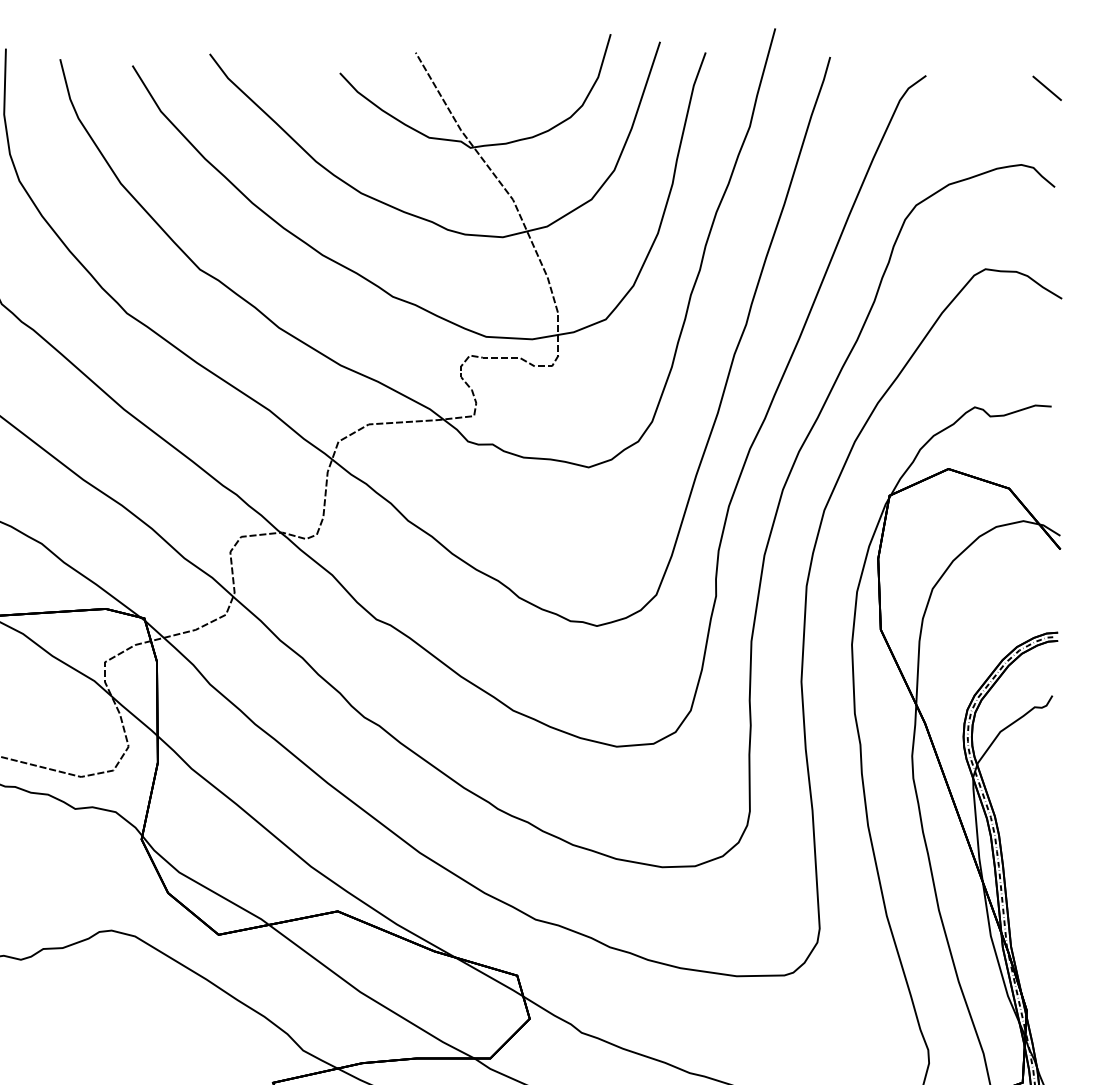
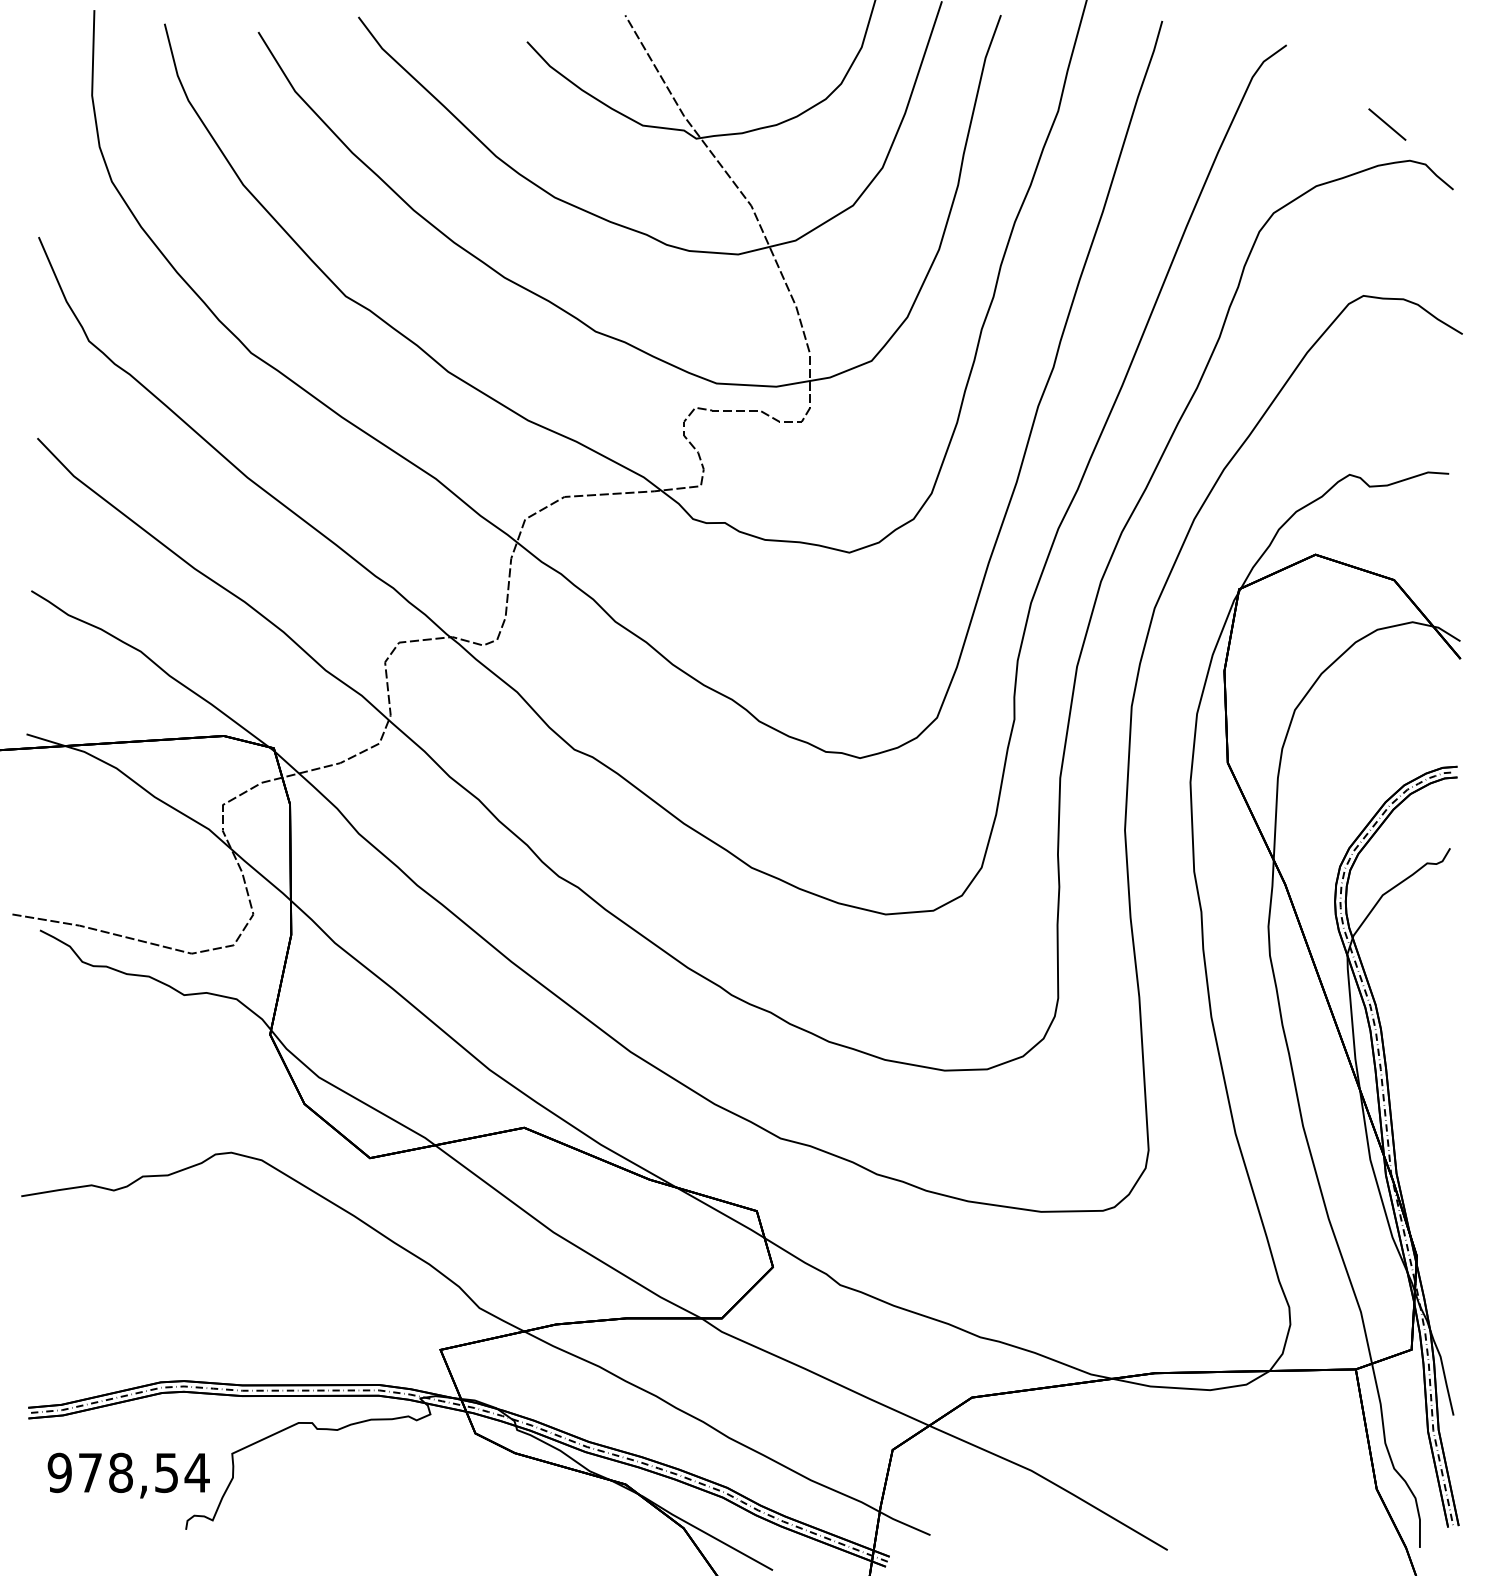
line: (1047, 88) -> (1387, 124), moved

